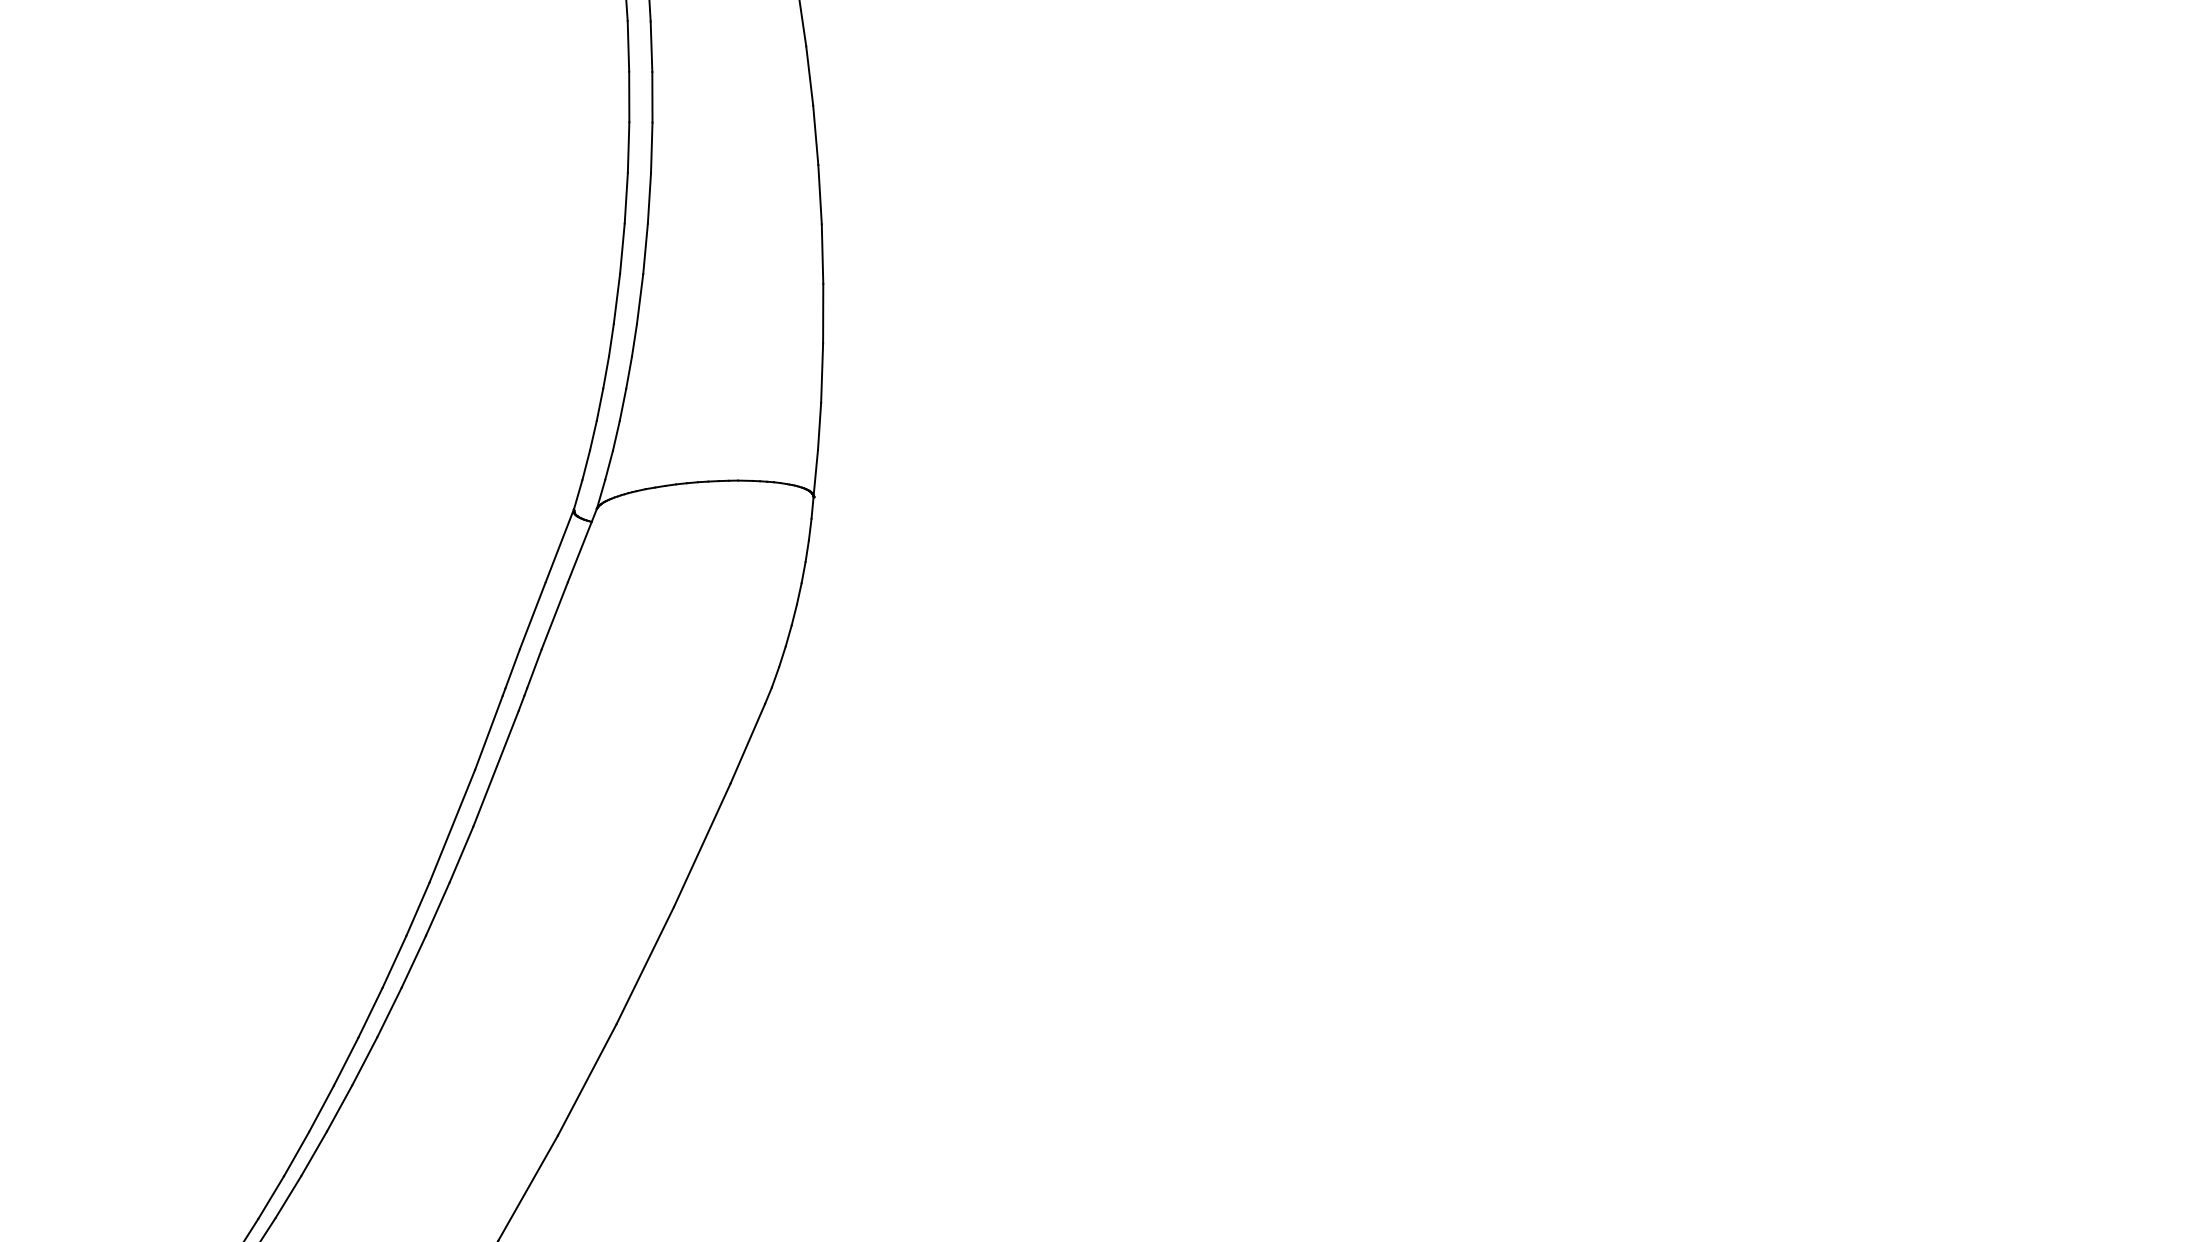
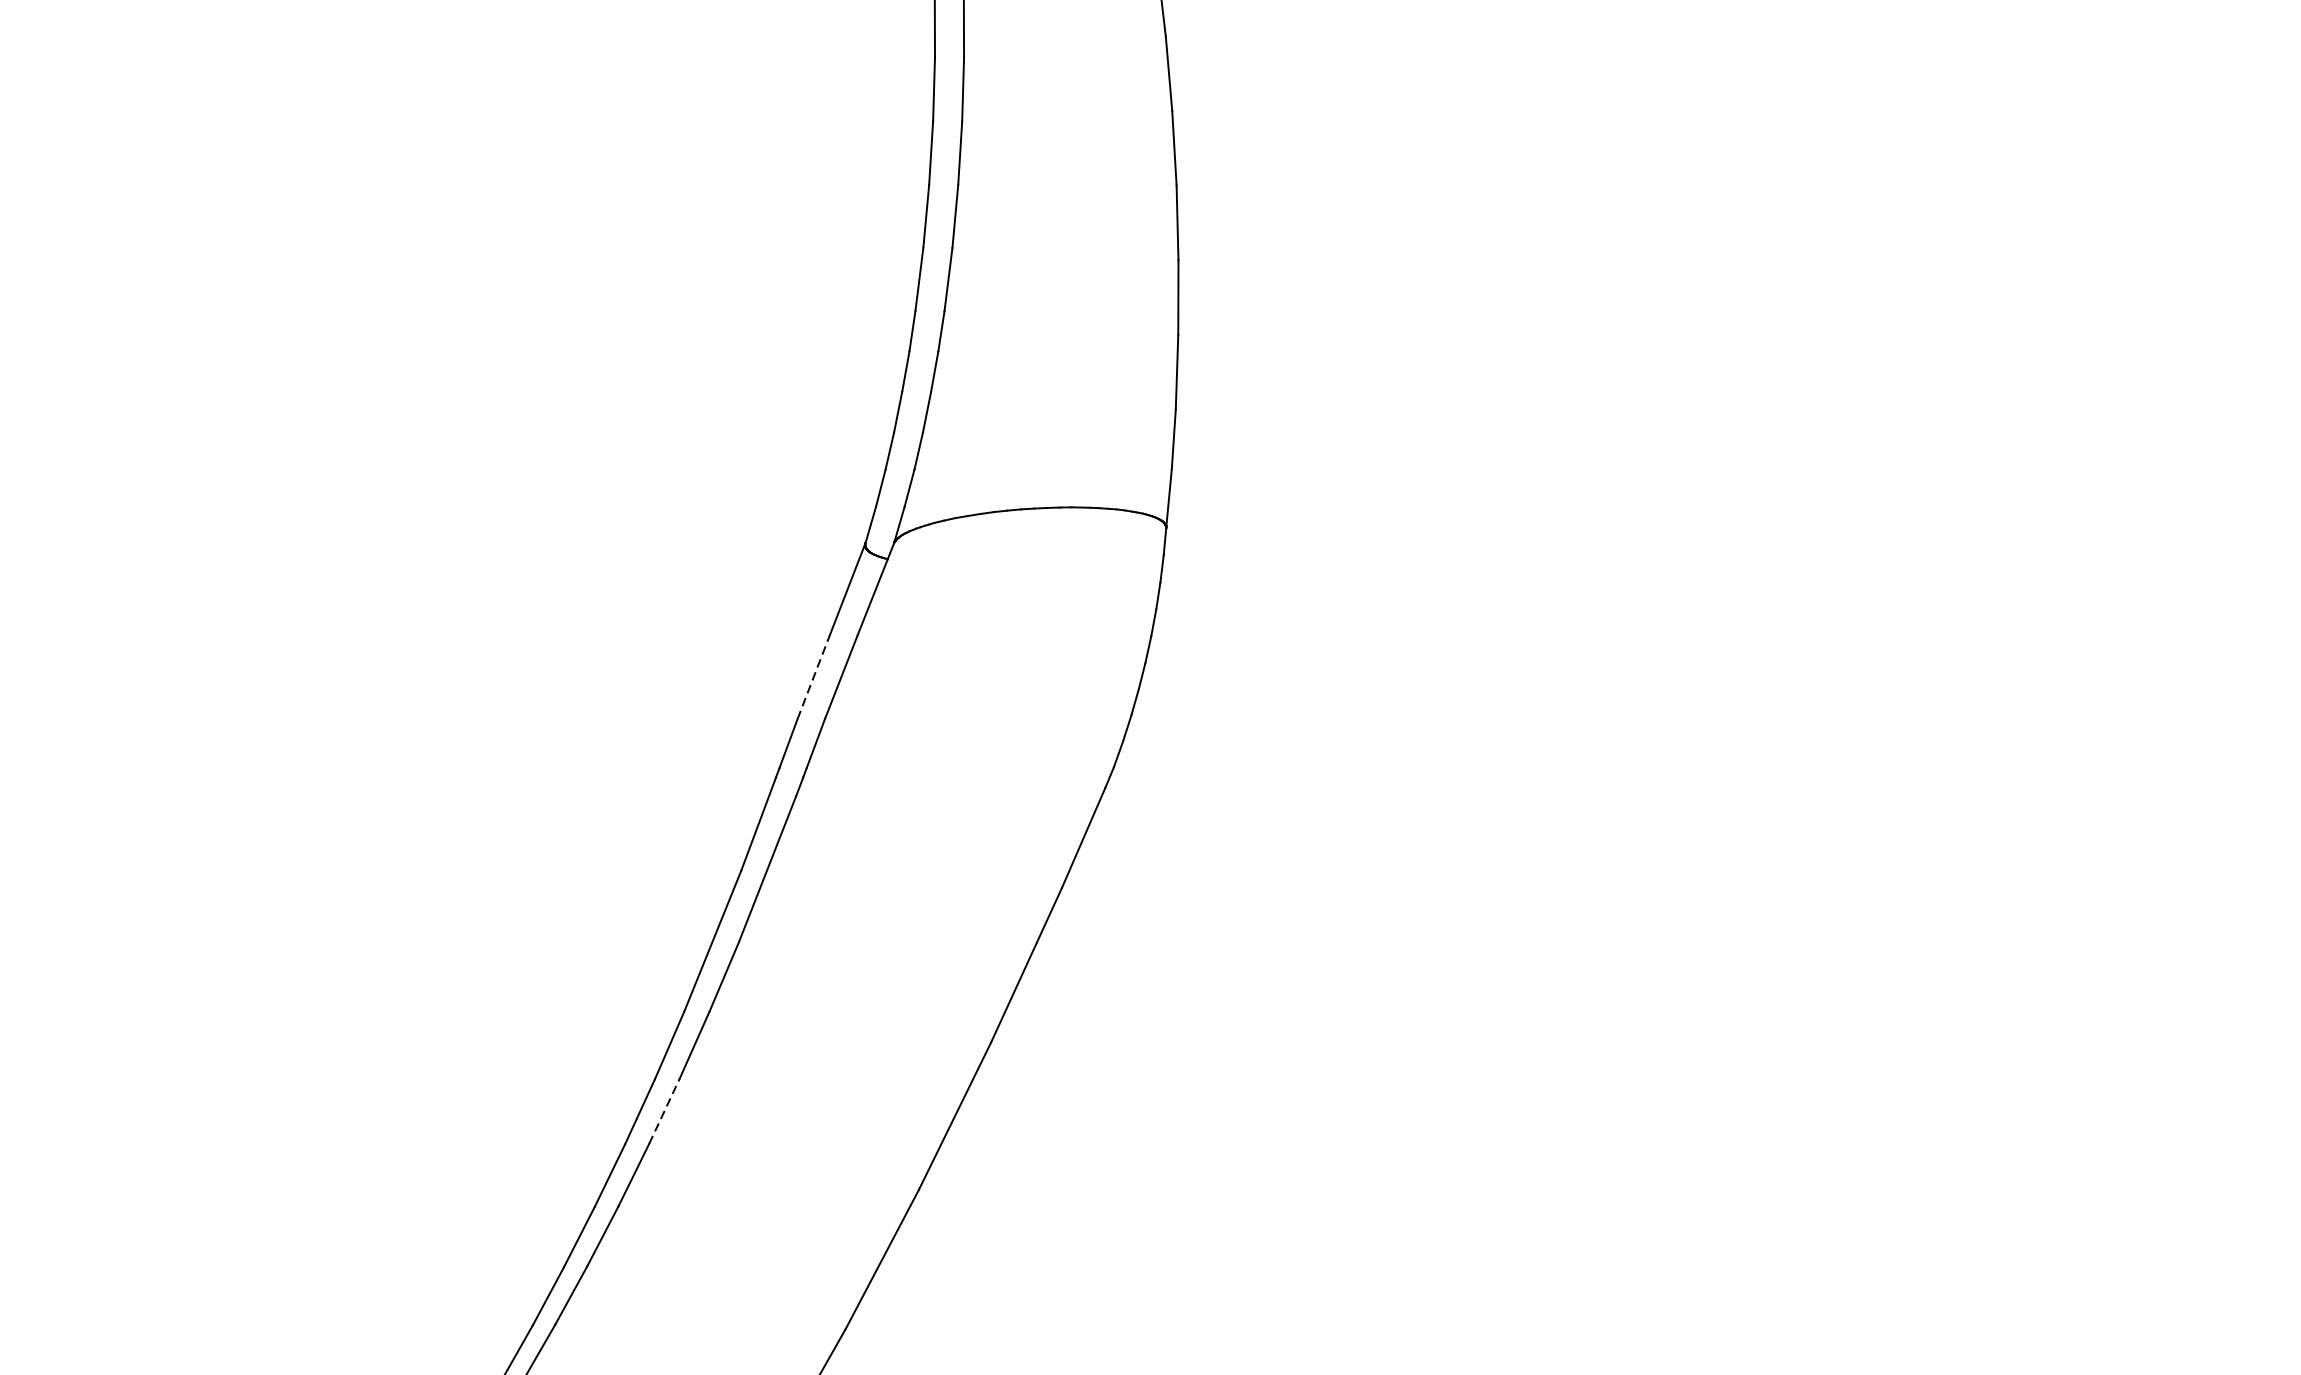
line: (532, 615) -> (813, 676), solid -> dashed
line: (413, 961) -> (663, 1111), solid -> dashed

